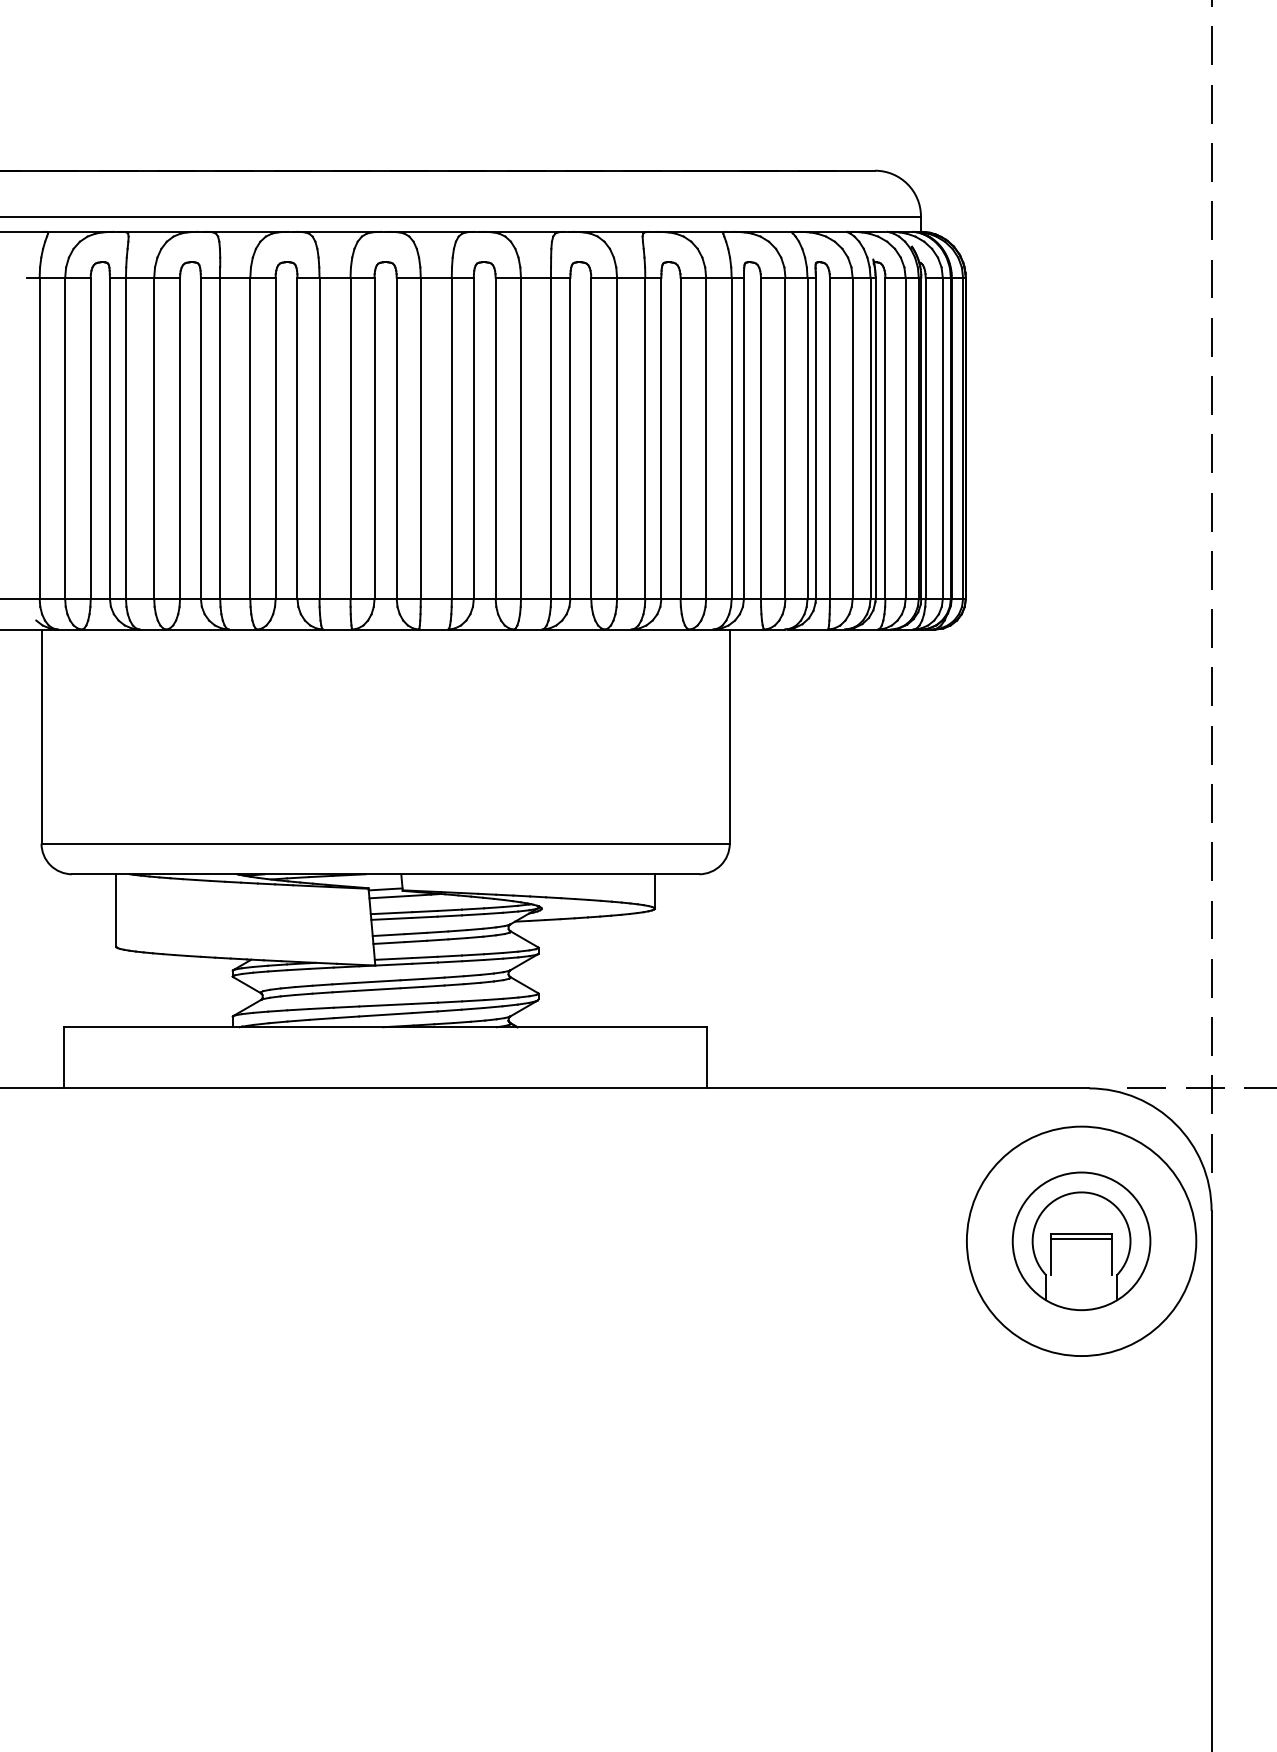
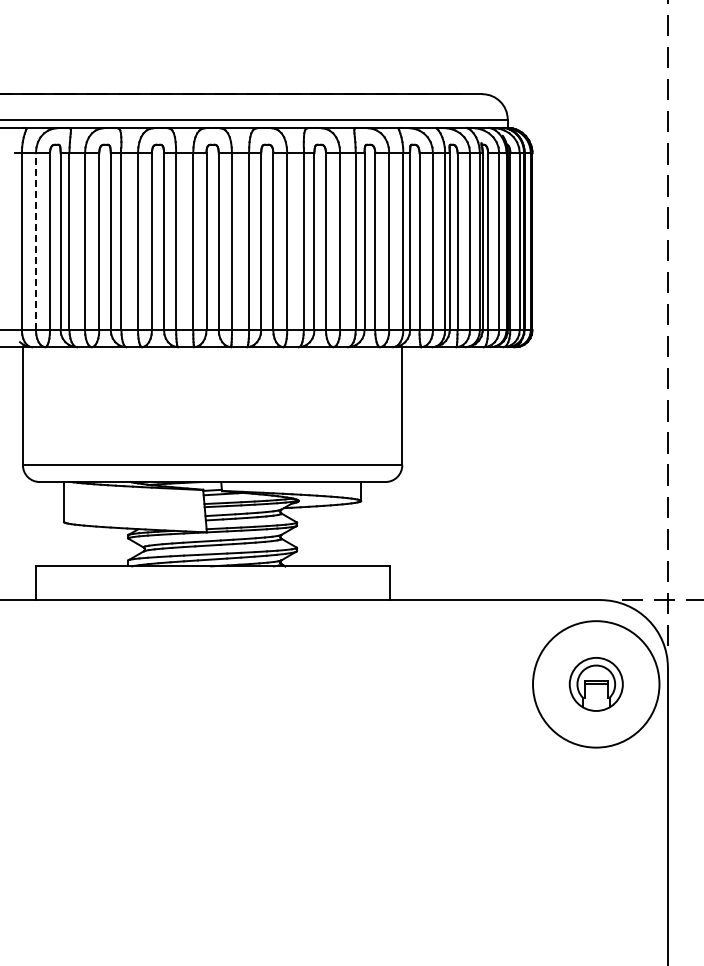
line: (64, 437) -> (35, 241), solid -> dashed
part: (1082, 1241) -> (596, 684), size x0.7

